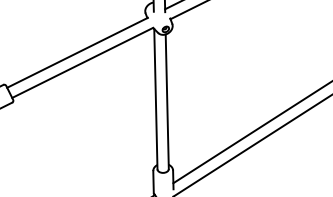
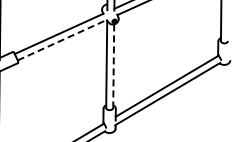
line: (83, 63) -> (62, 40), solid -> dashed
line: (166, 102) -> (113, 66), solid -> dashed

